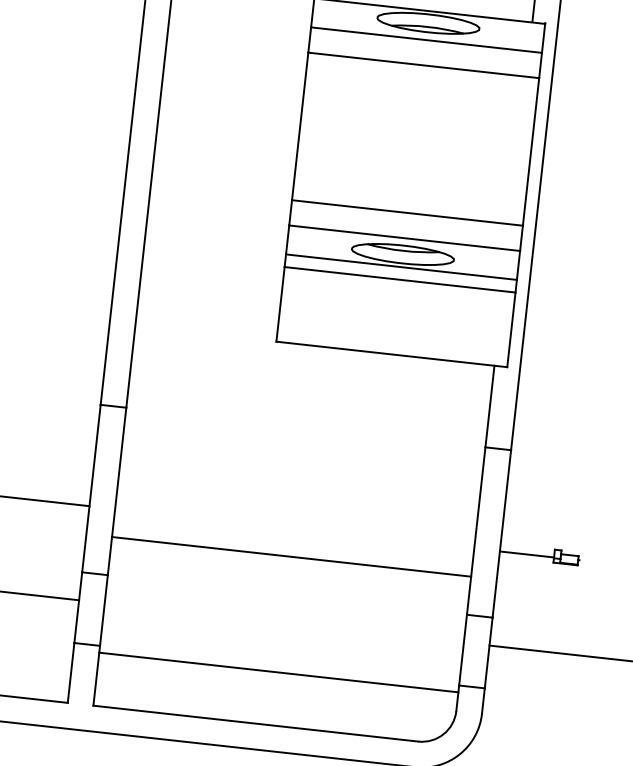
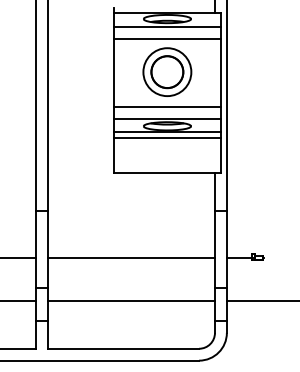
part: (416, 136) -> (167, 71), added
line: (291, 556) -> (131, 257), moved
line: (278, 673) -> (131, 301), moved

